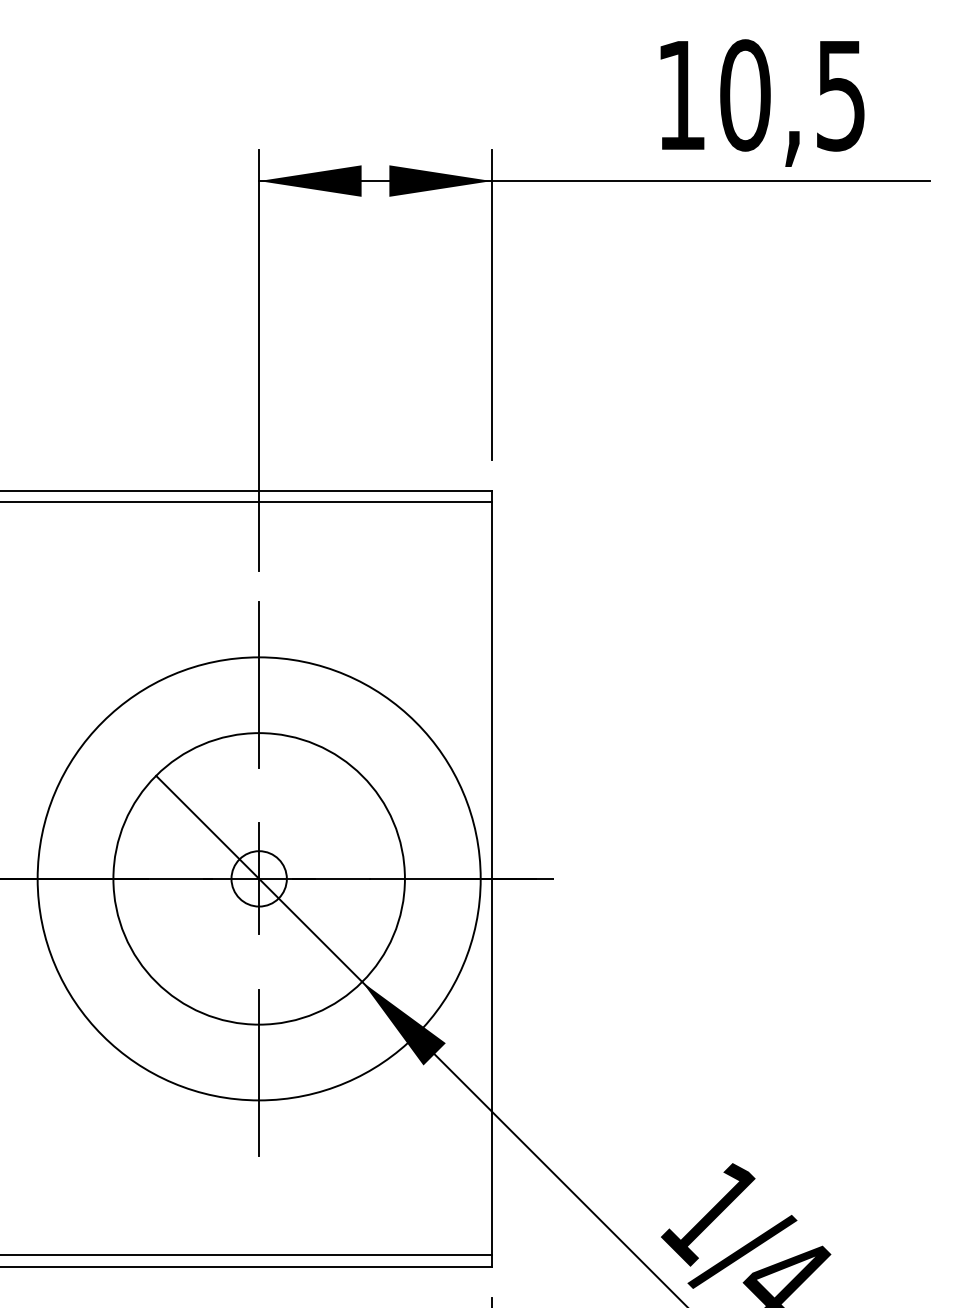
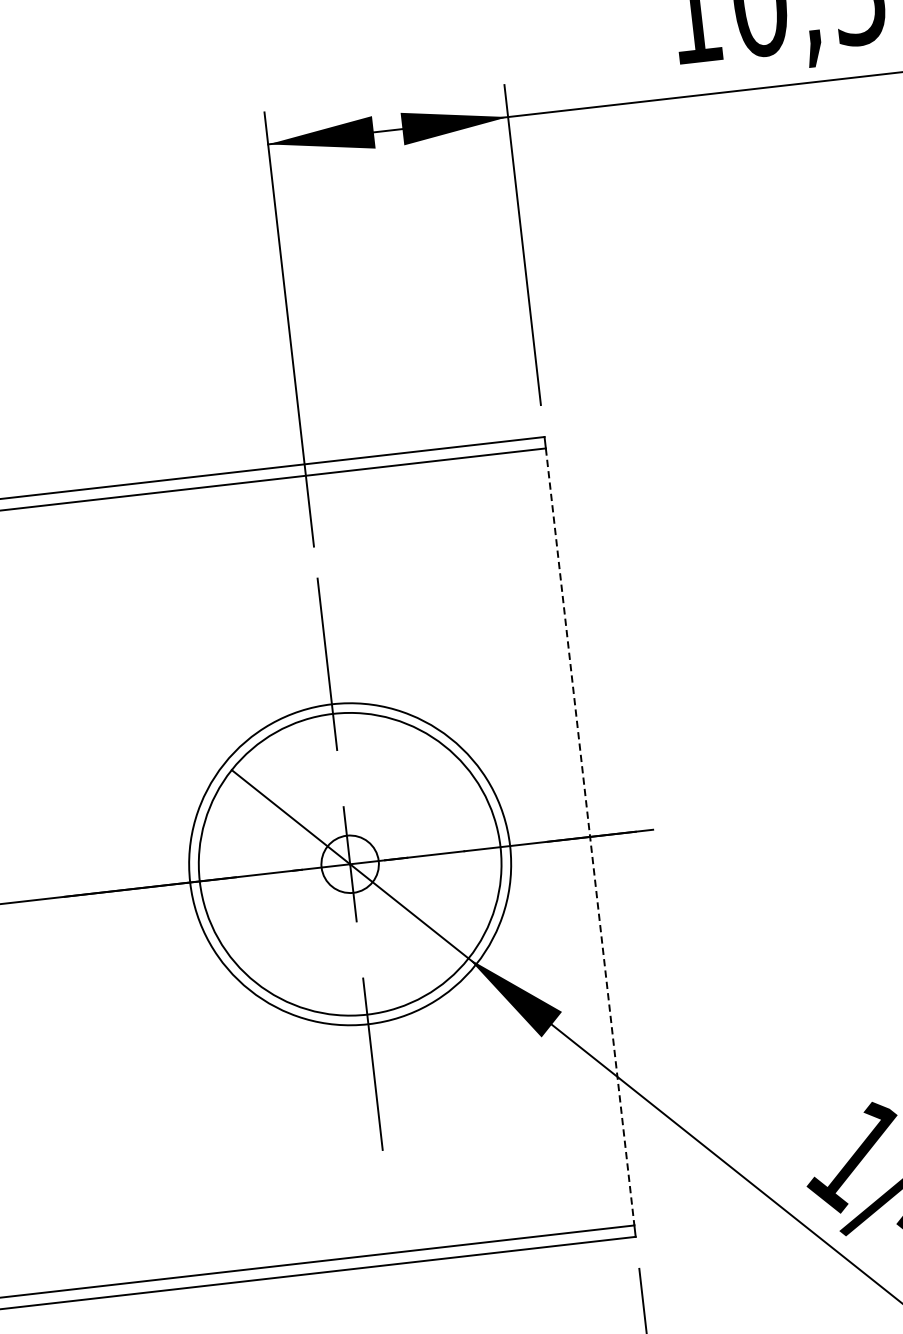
circle: (258, 878) -> (349, 863), size x0.7
line: (491, 878) -> (589, 836), solid -> dashed

